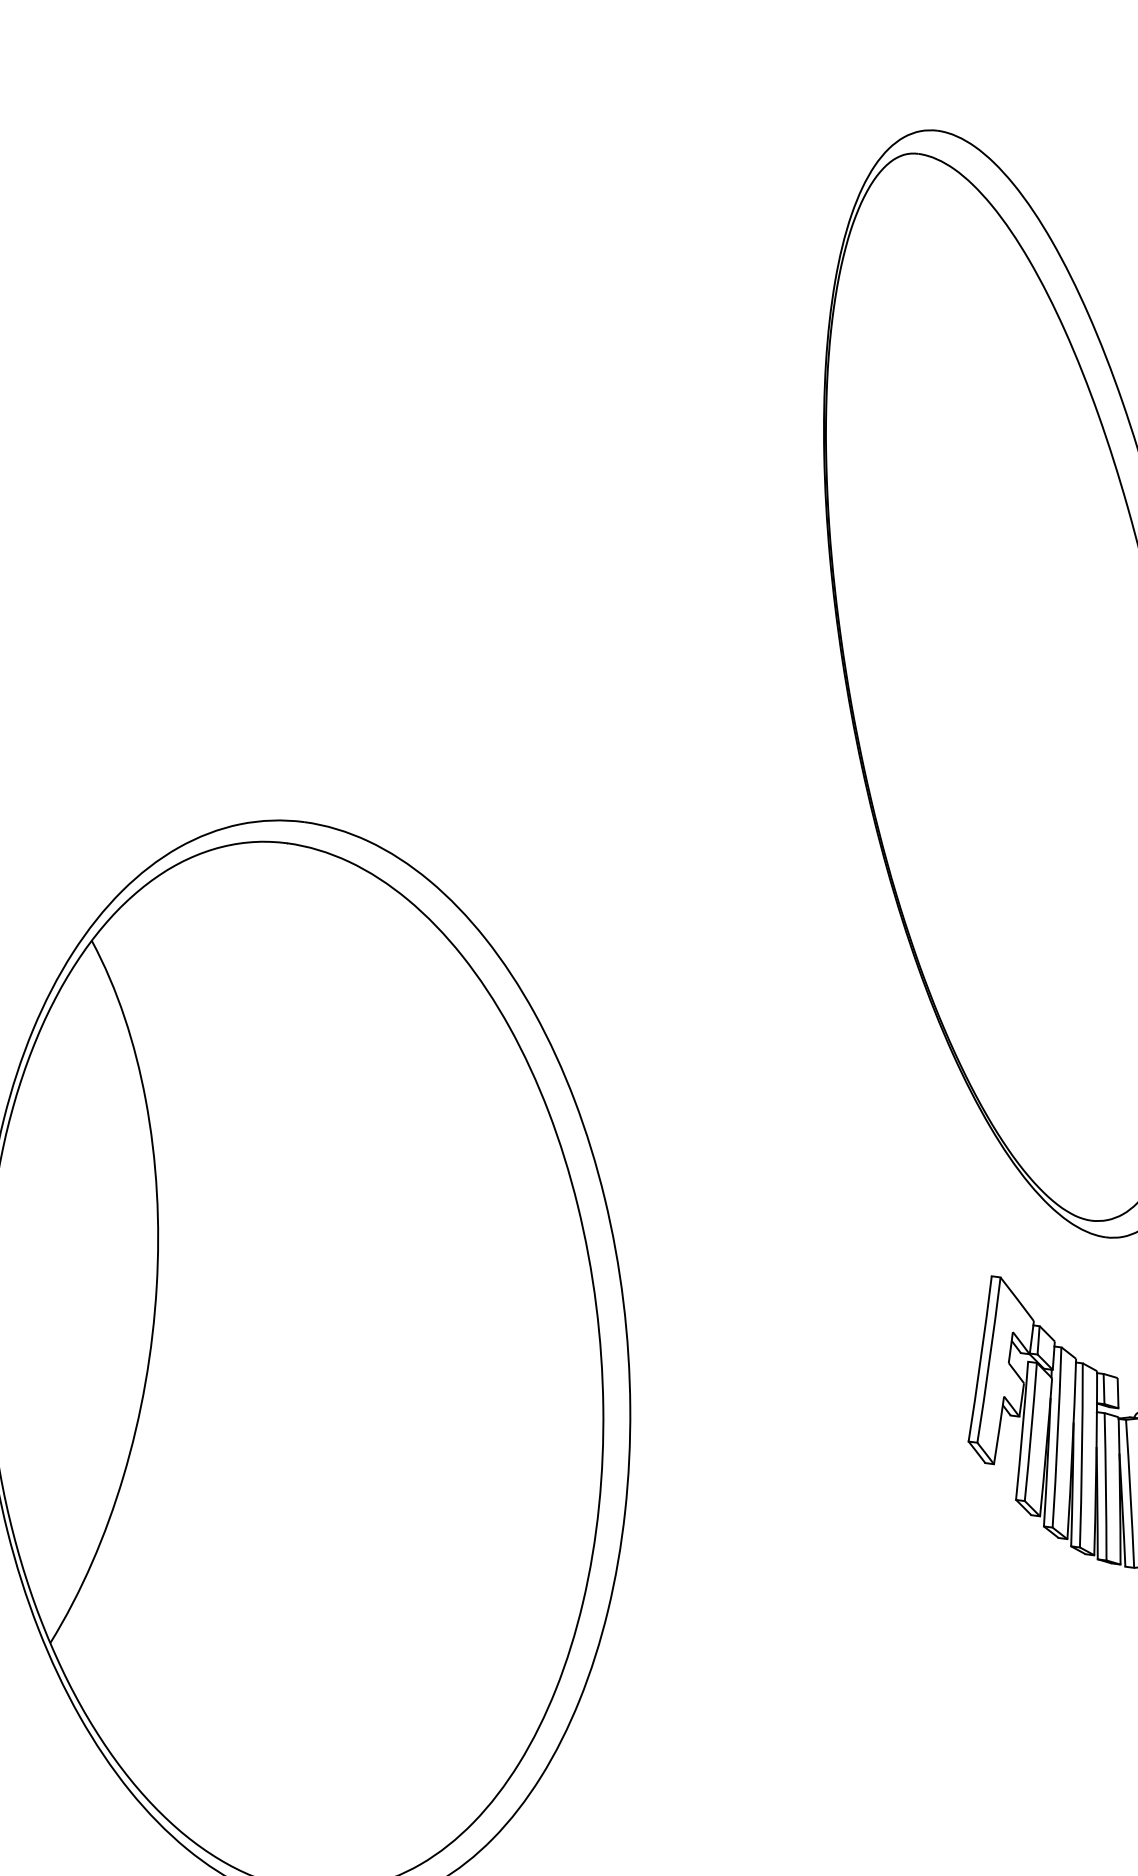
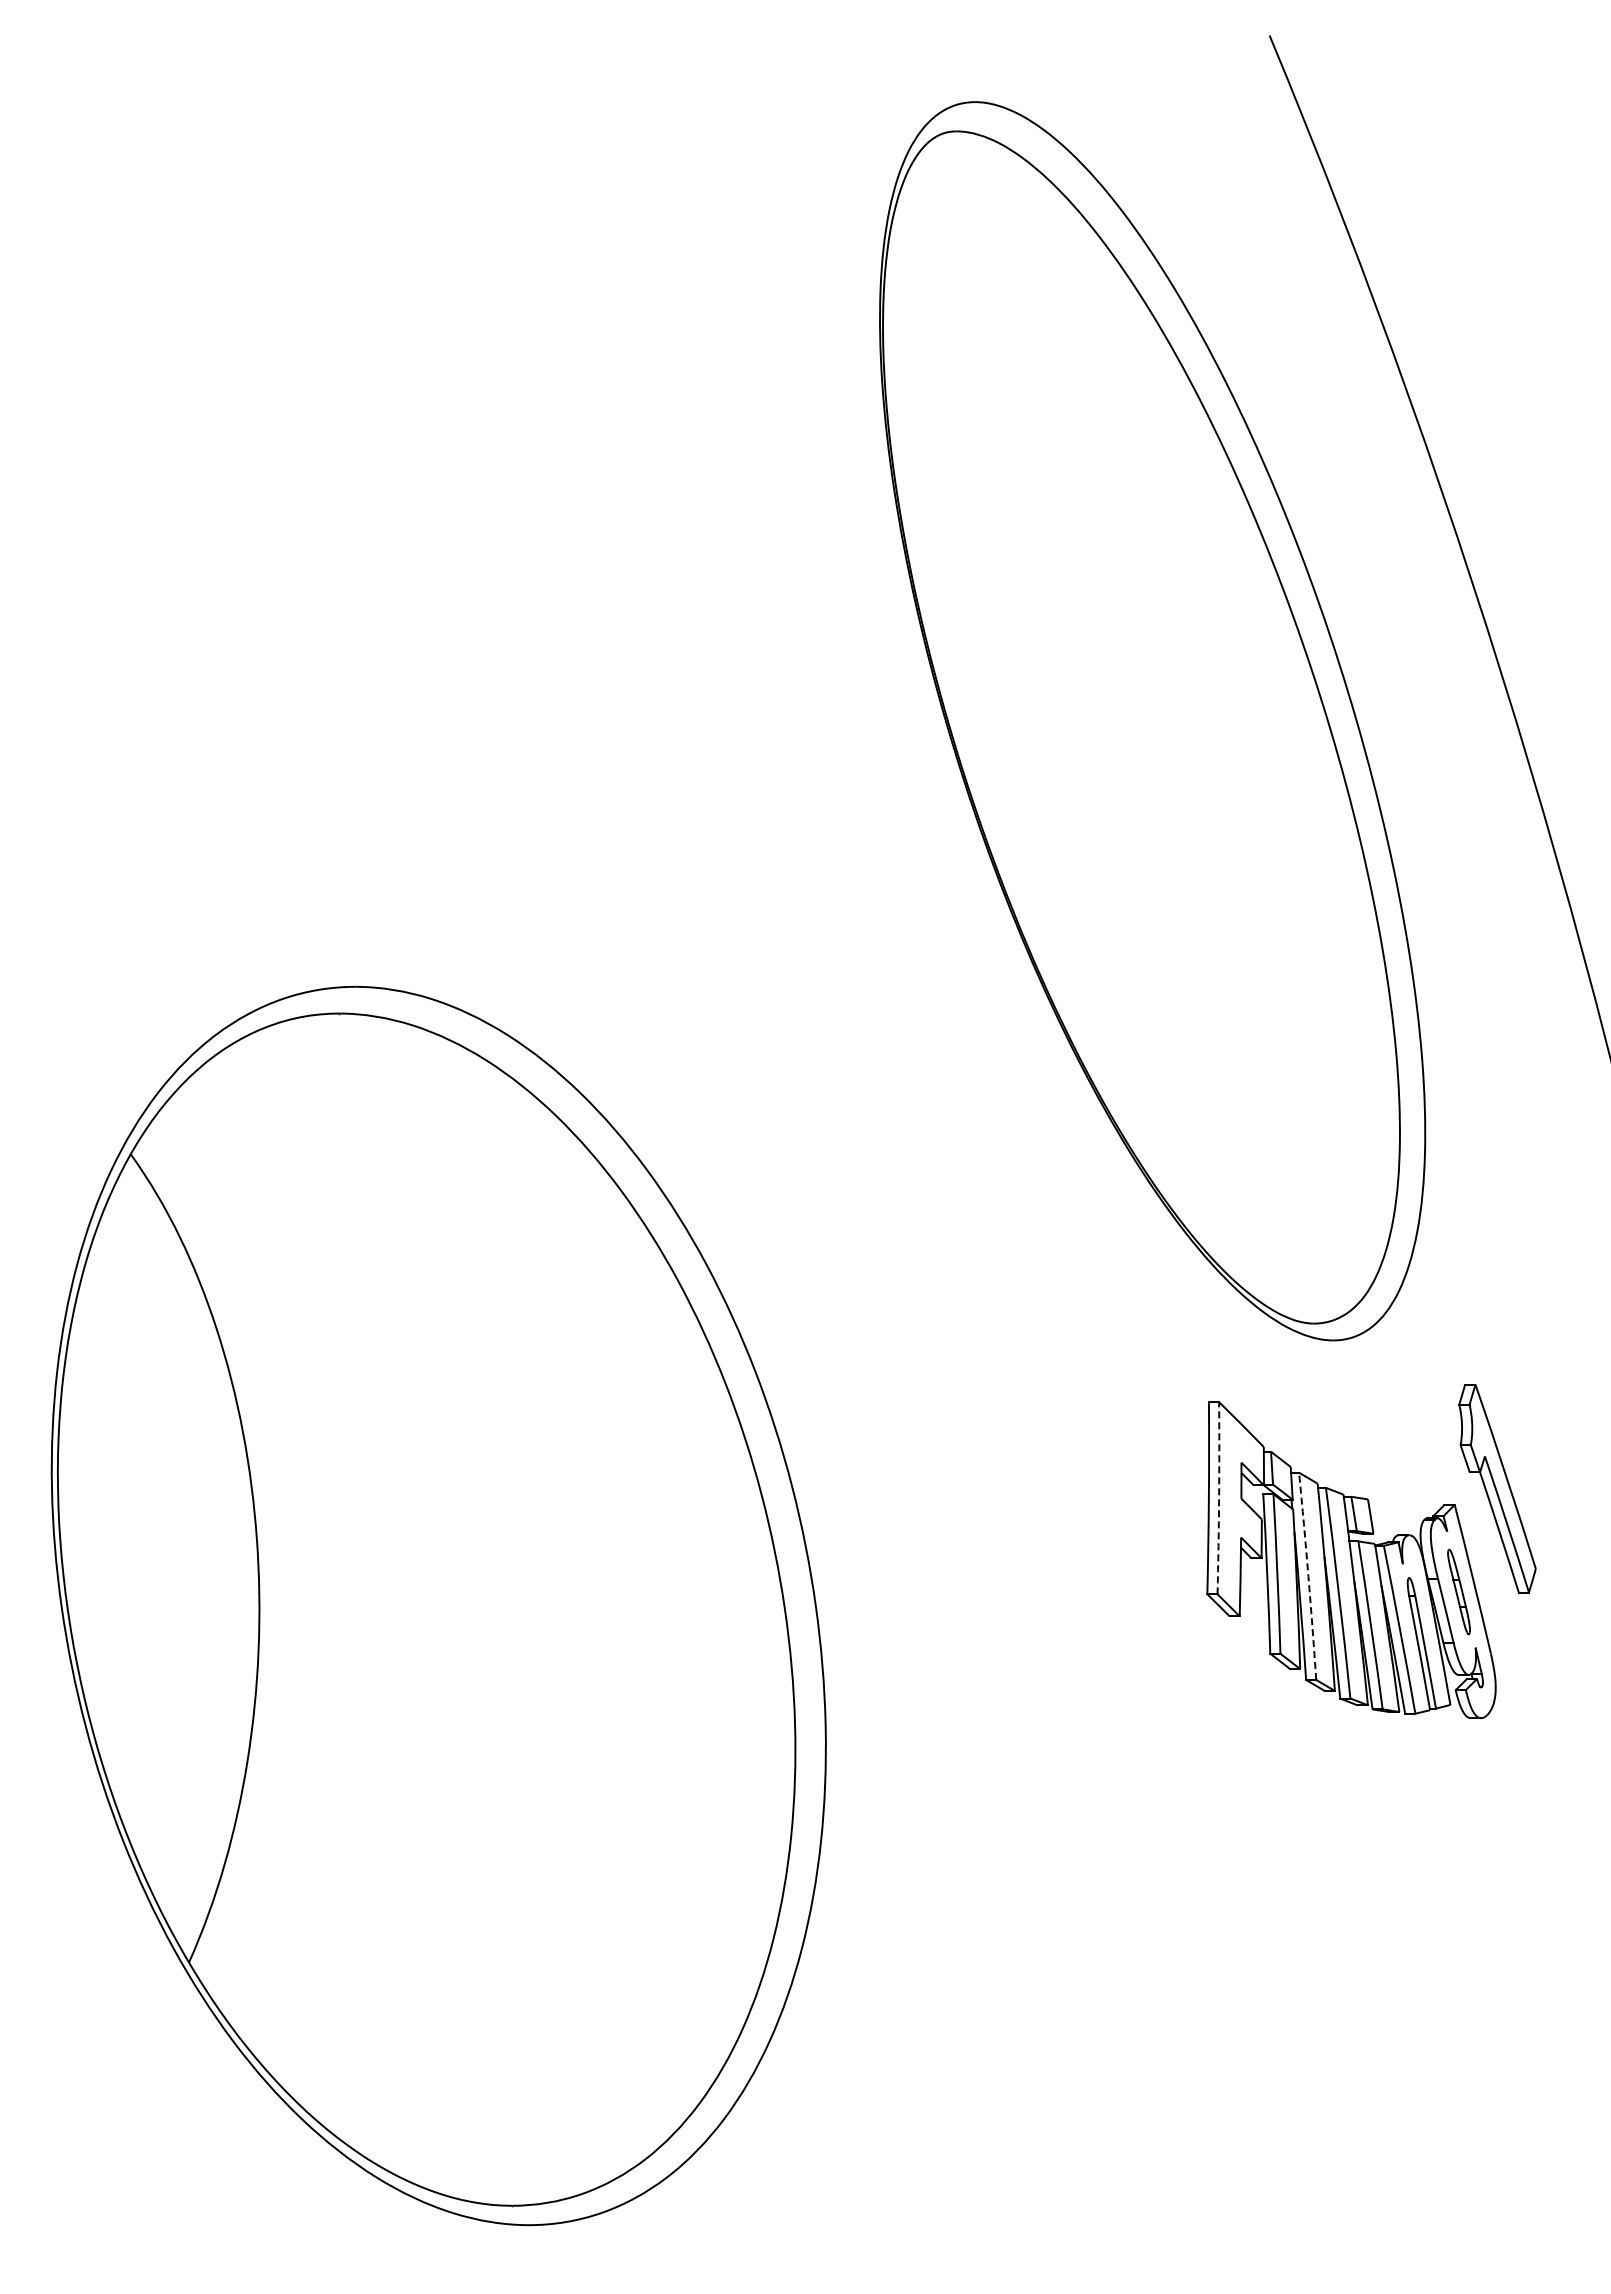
arc: (989, 1360) -> (1219, 1498), solid -> dashed
arc: (1057, 1437) -> (1308, 1576), solid -> dashed

